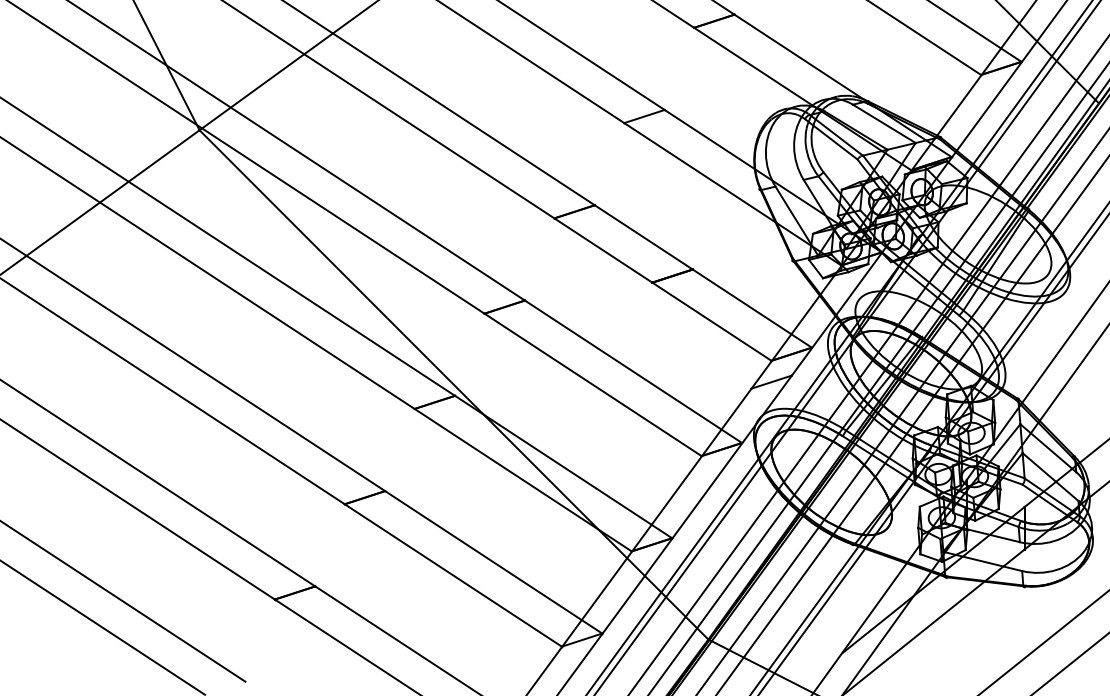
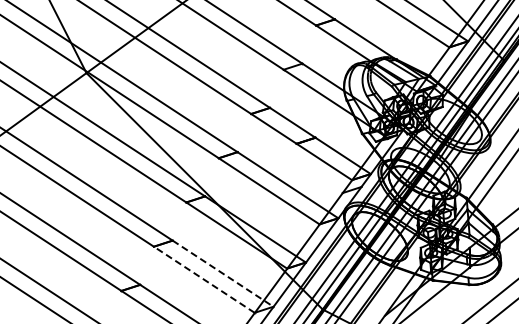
line: (494, 561) -> (223, 273), solid -> dashed
line: (451, 574) -> (203, 279), solid -> dashed

